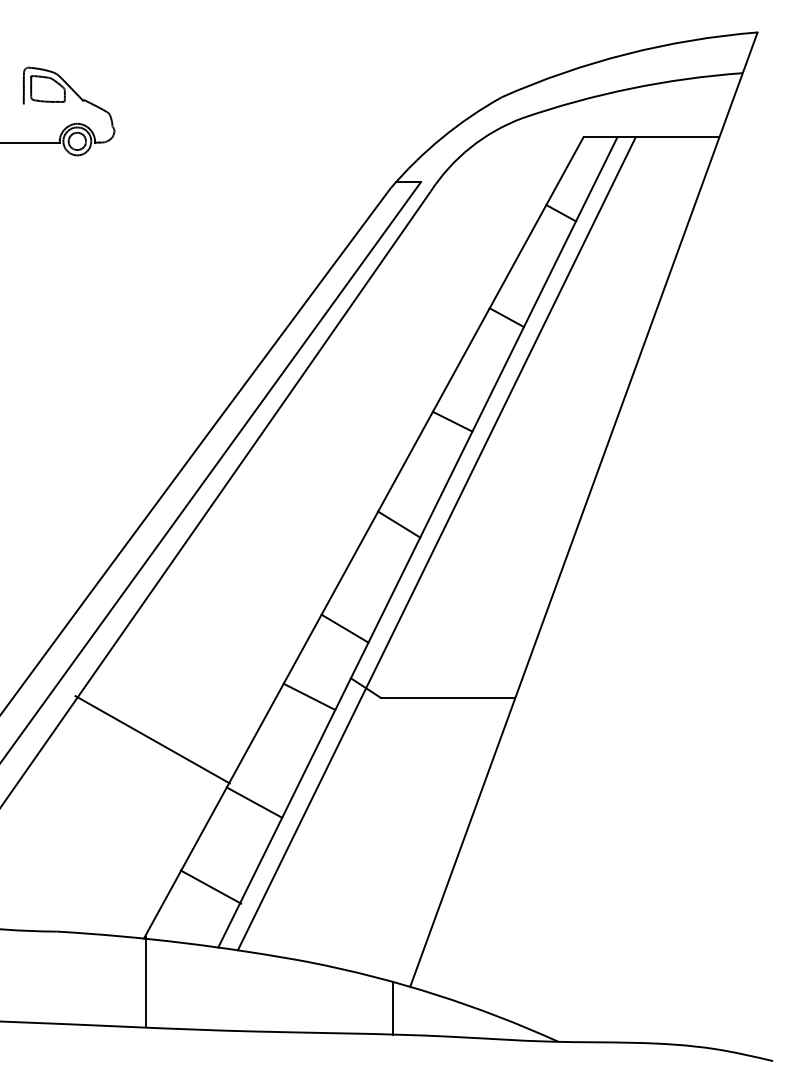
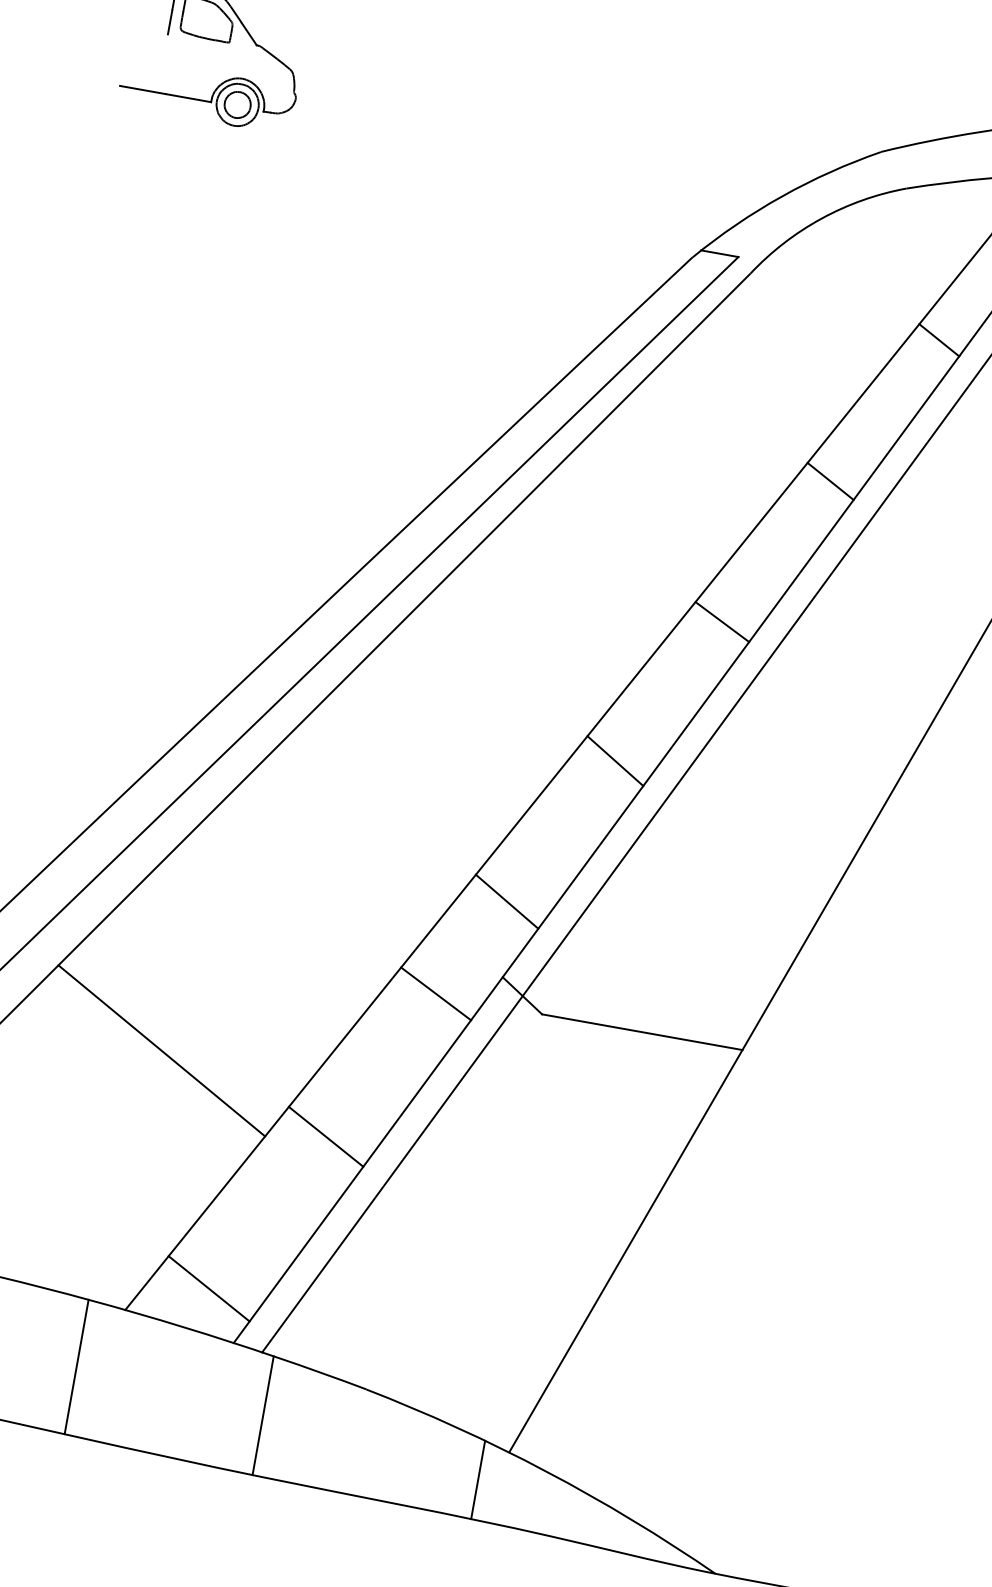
line: (152, 739) -> (161, 1050), moved
line: (210, 886) -> (208, 1287), moved
line: (145, 981) -> (76, 1367), moved
line: (245, 991) -> (262, 1415), added

